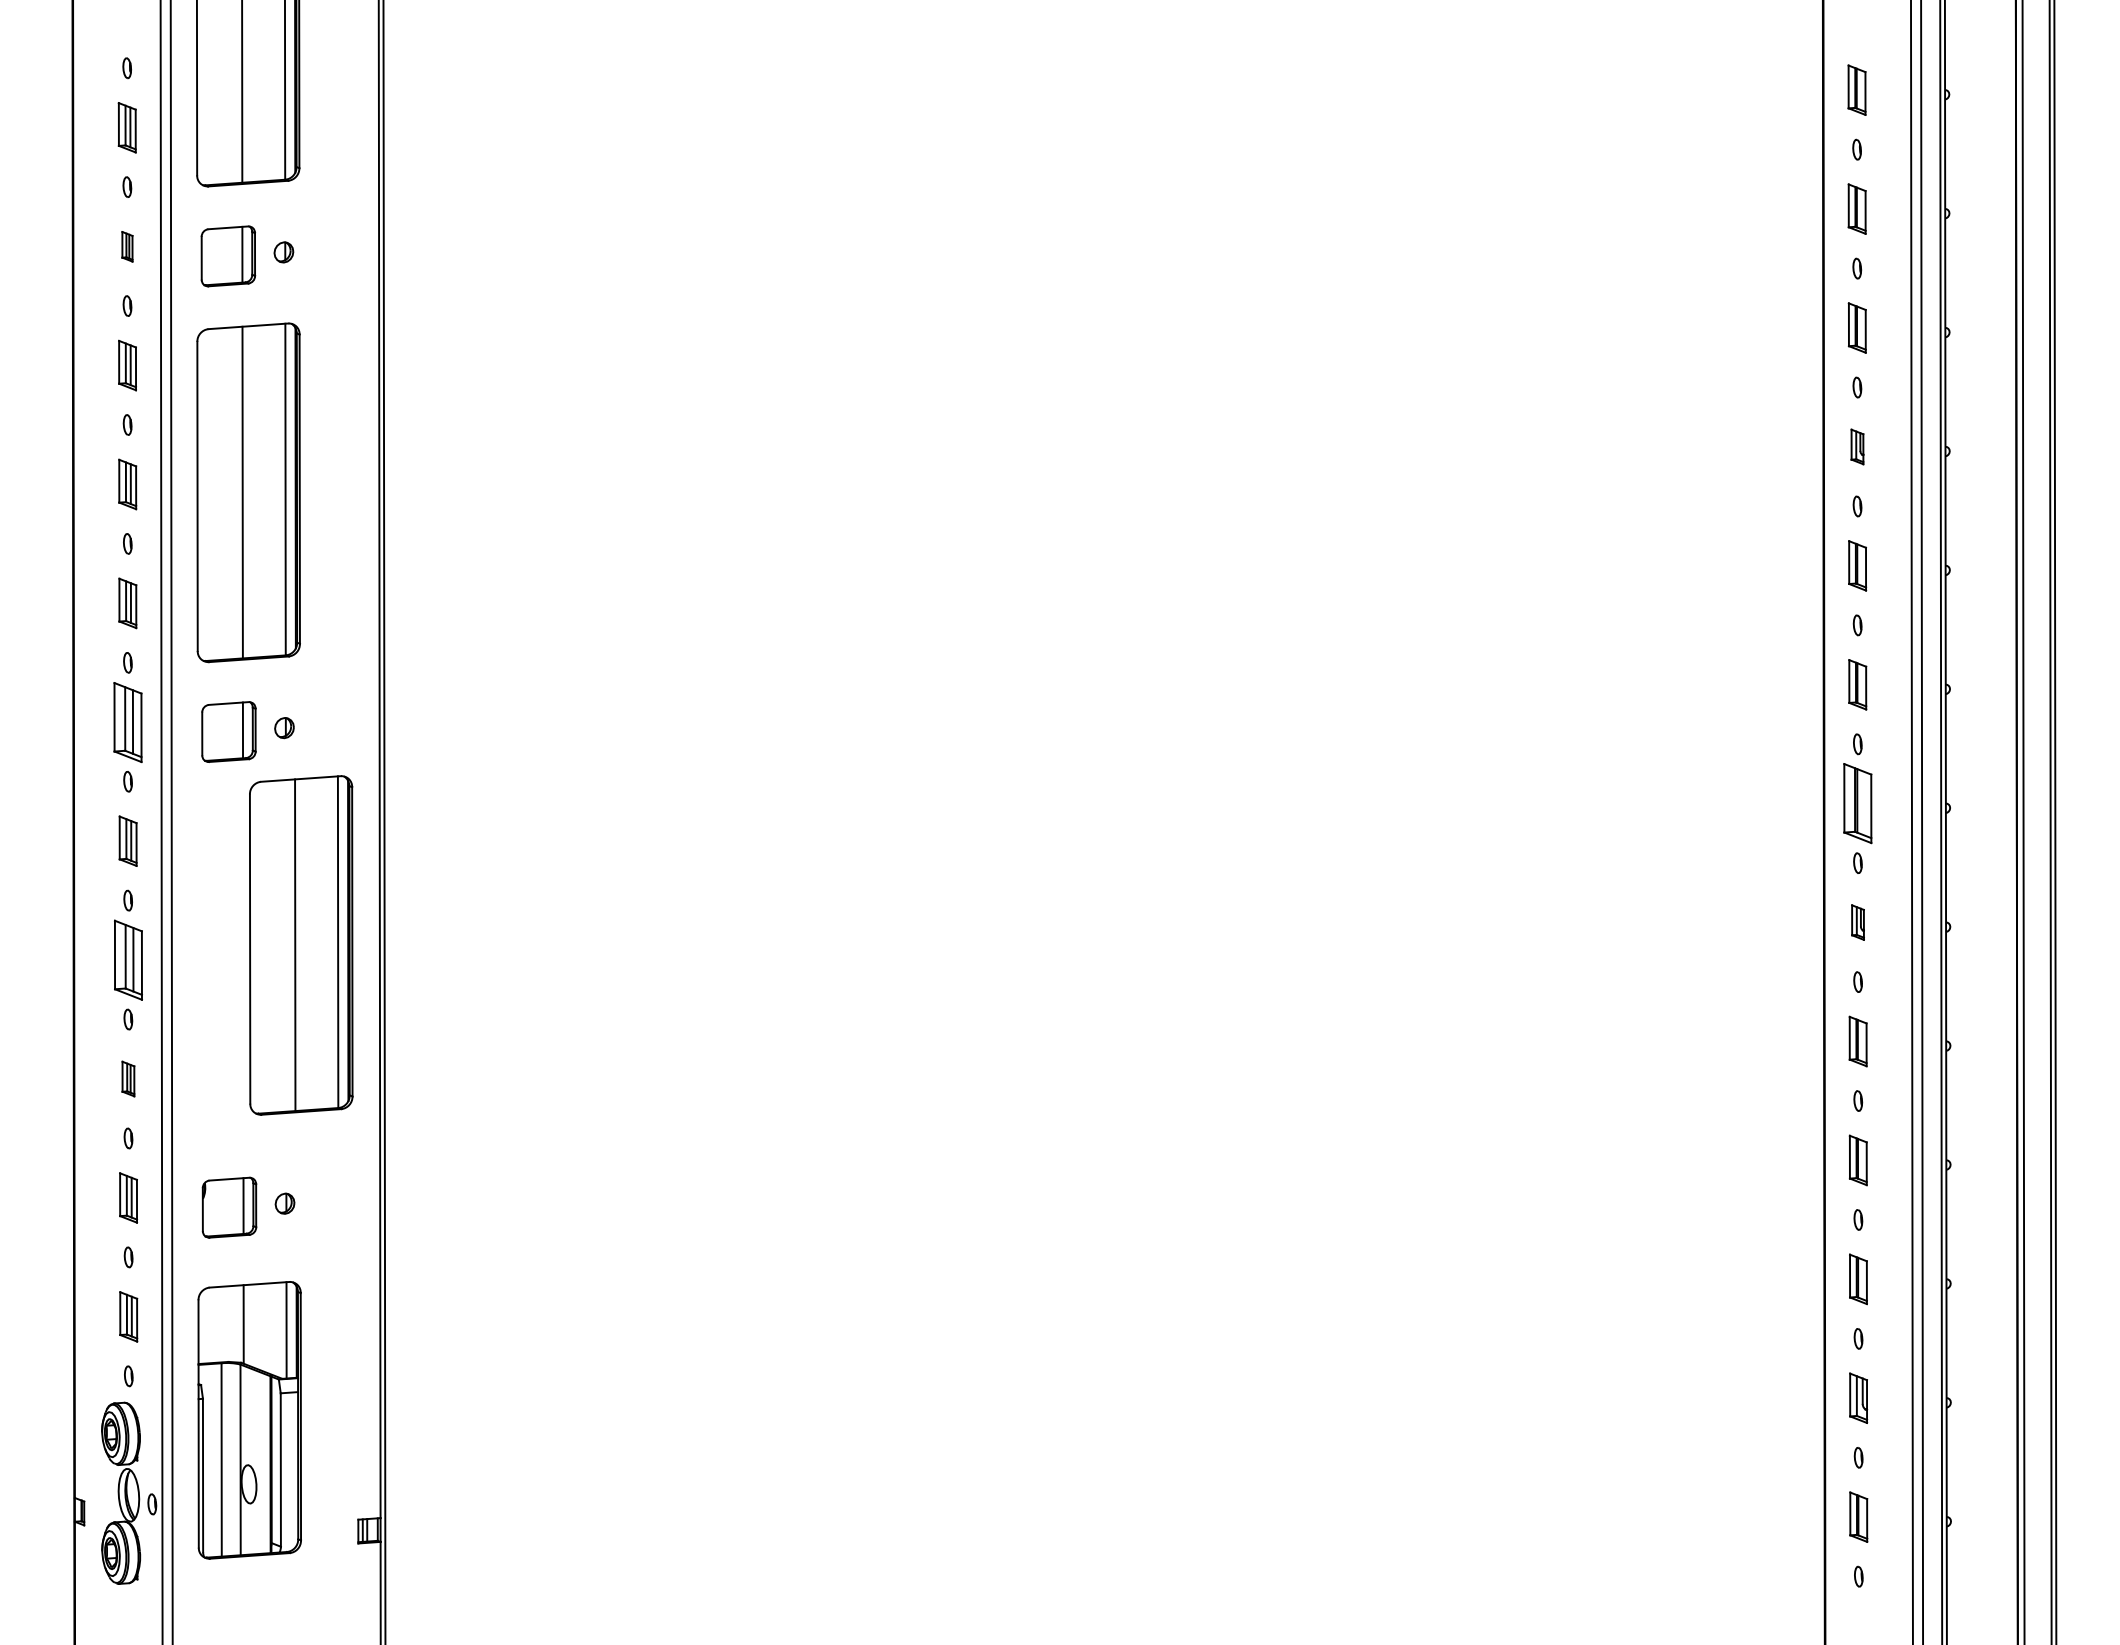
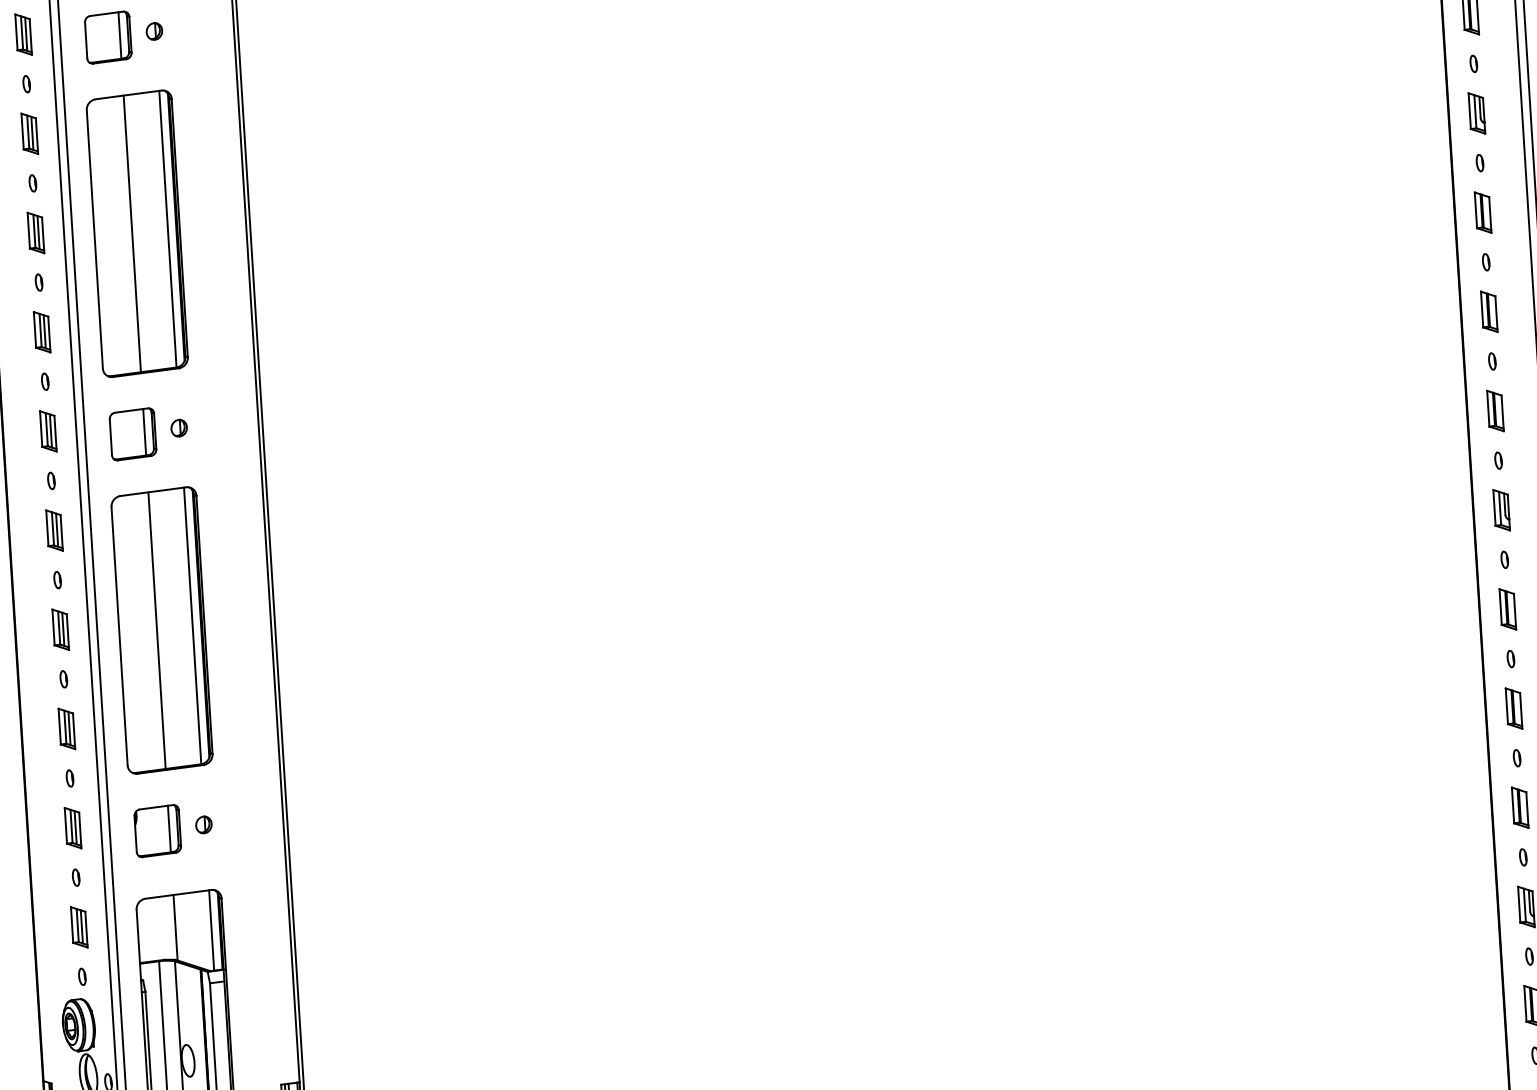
part: (127, 246) -> (23, 34), size x1.67
part: (1857, 446) -> (1476, 113), size x1.43
part: (127, 721) -> (47, 430), size x0.62
part: (1857, 803) -> (1495, 410), size x0.62
part: (1857, 922) -> (1501, 510), size x1.43
part: (301, 945) -> (162, 630), moved
part: (127, 959) -> (60, 629), size x0.62
part: (128, 1078) -> (66, 728), size x1.43

